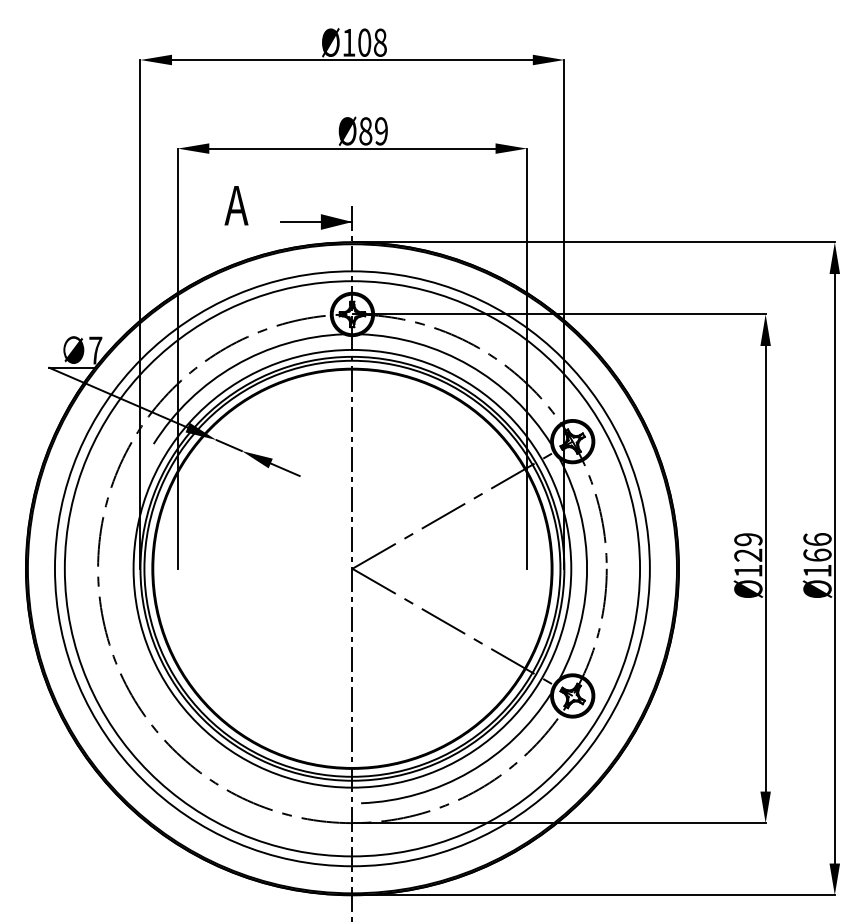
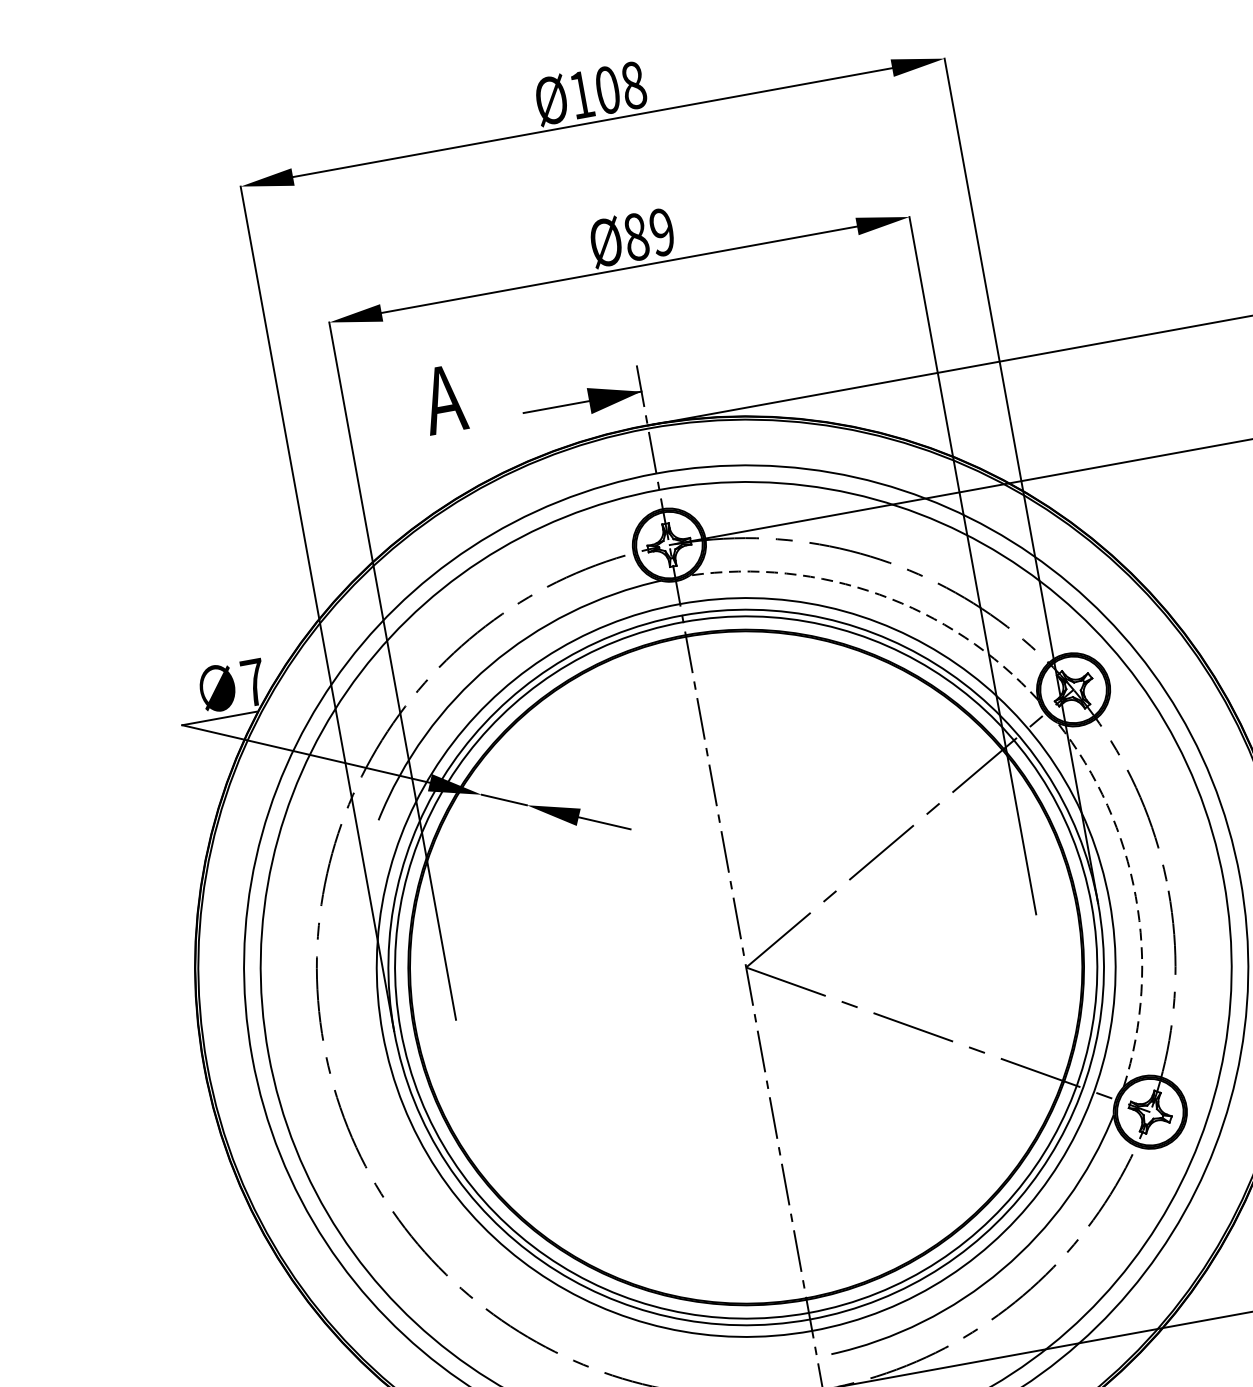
arc: (469, 365) -> (879, 594), solid -> dashed
arc: (587, 568) -> (1136, 896), solid -> dashed

